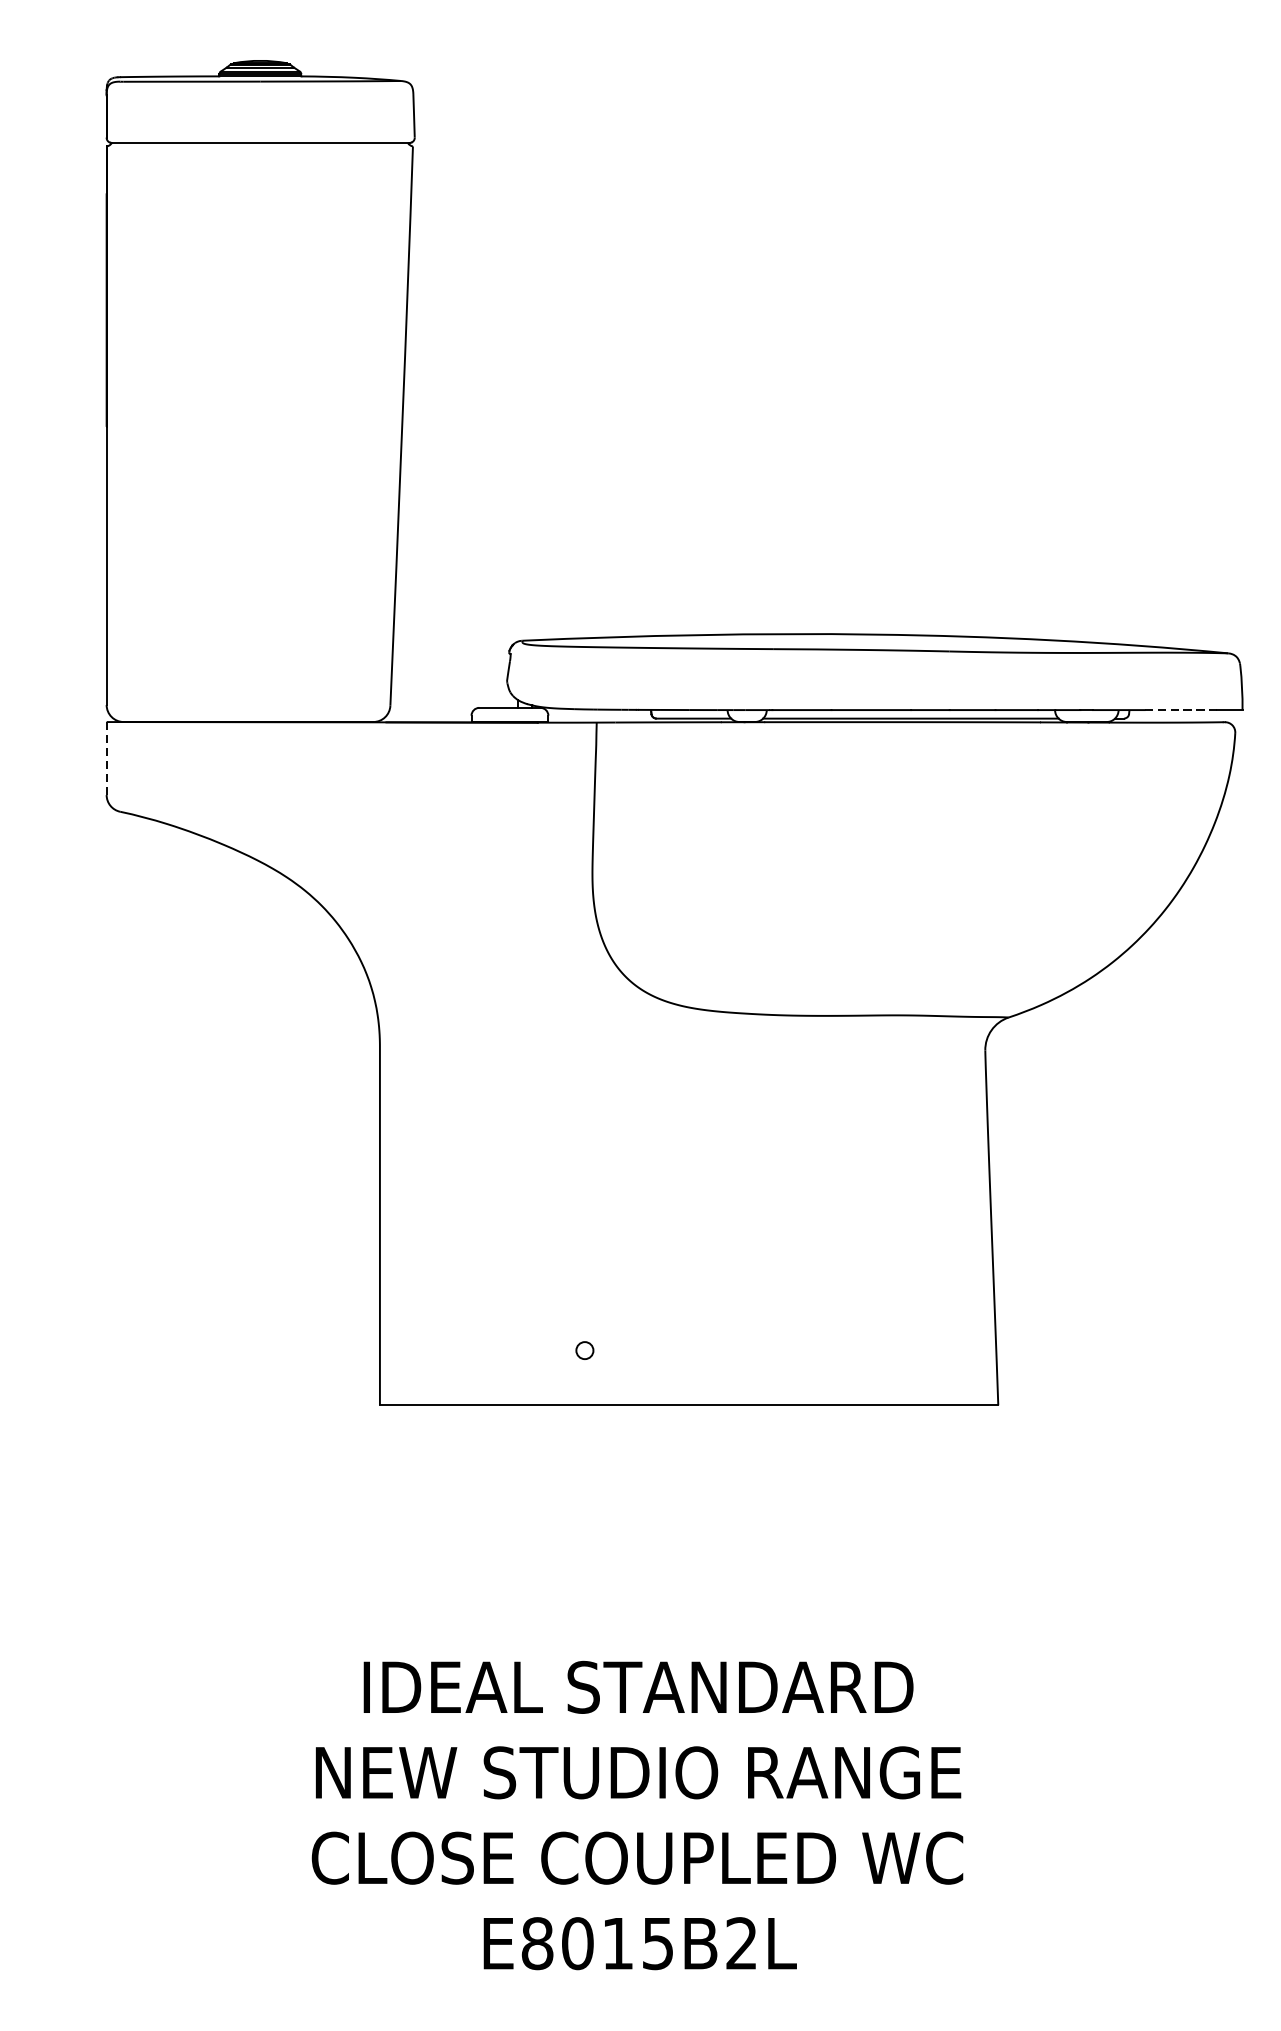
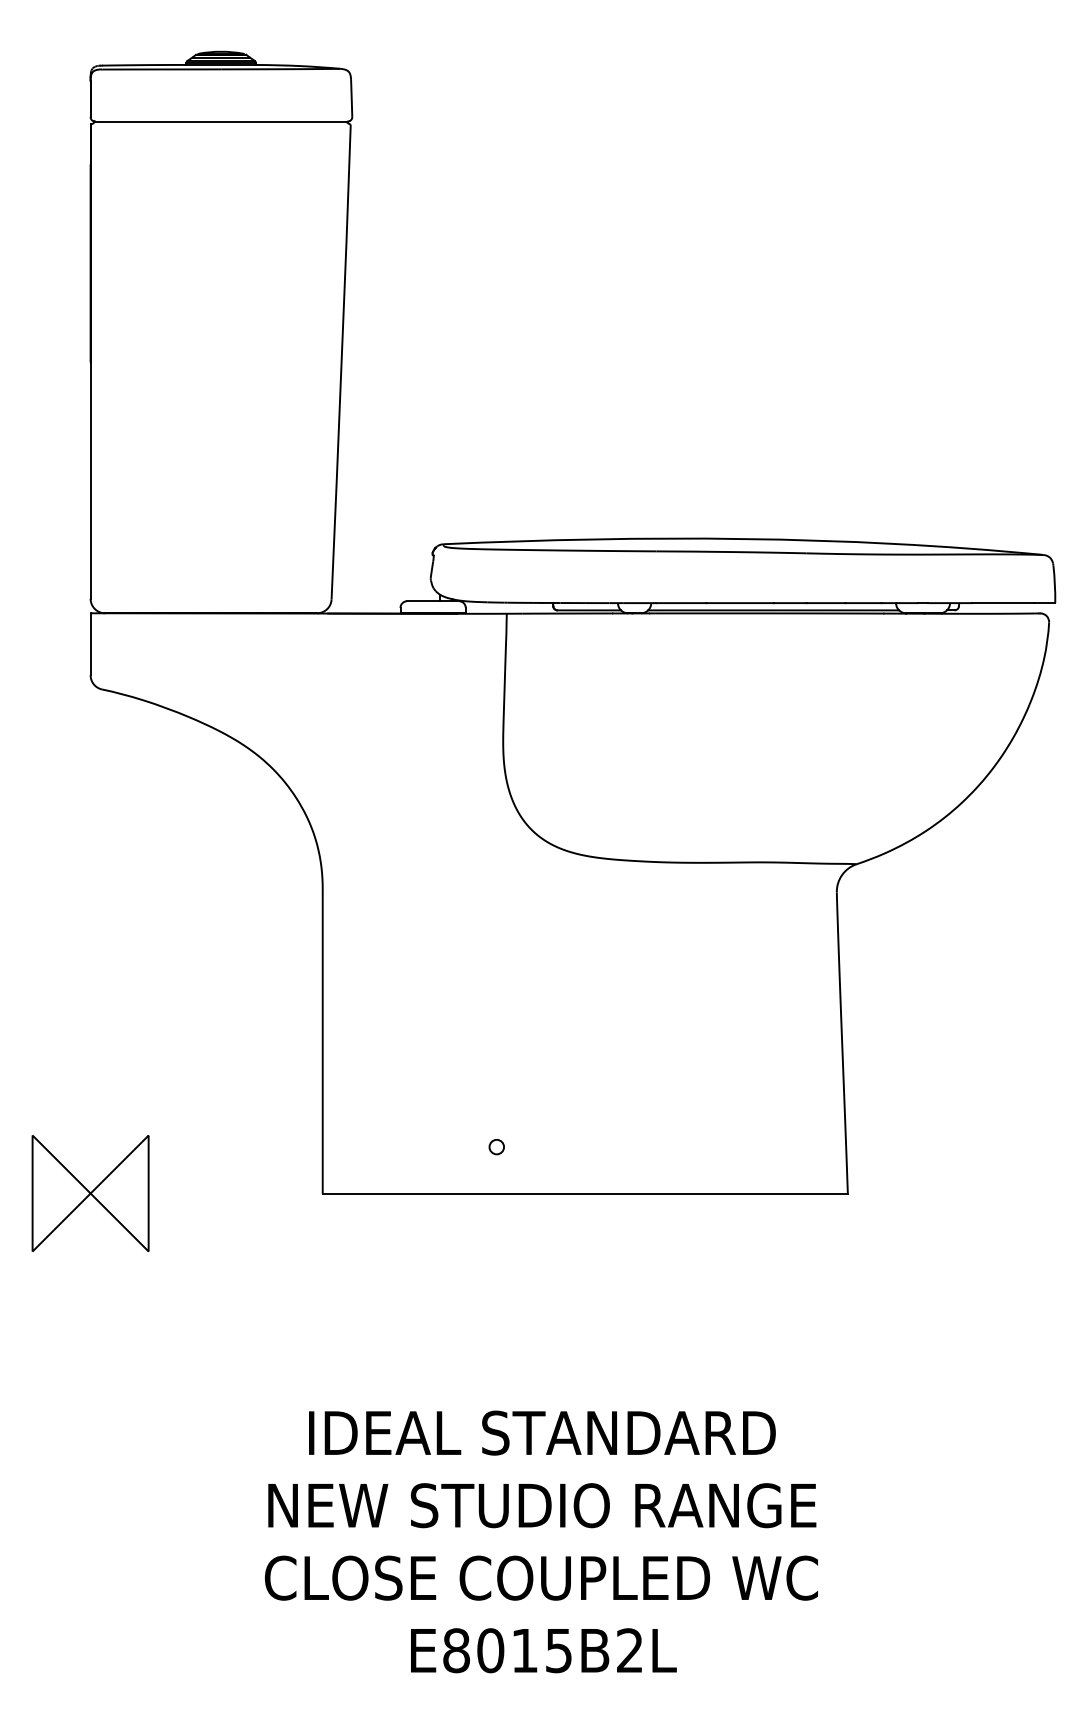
line: (1181, 710) -> (1003, 603), dashed -> solid
line: (106, 757) -> (90, 643), dashed -> solid
part: (106, 1405) -> (90, 1193), added

